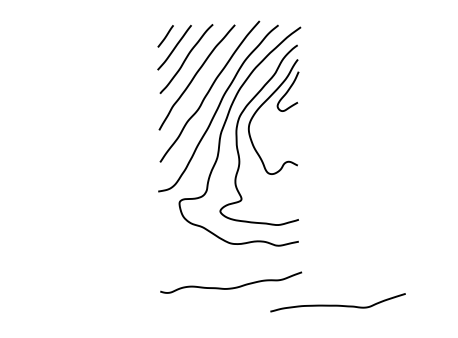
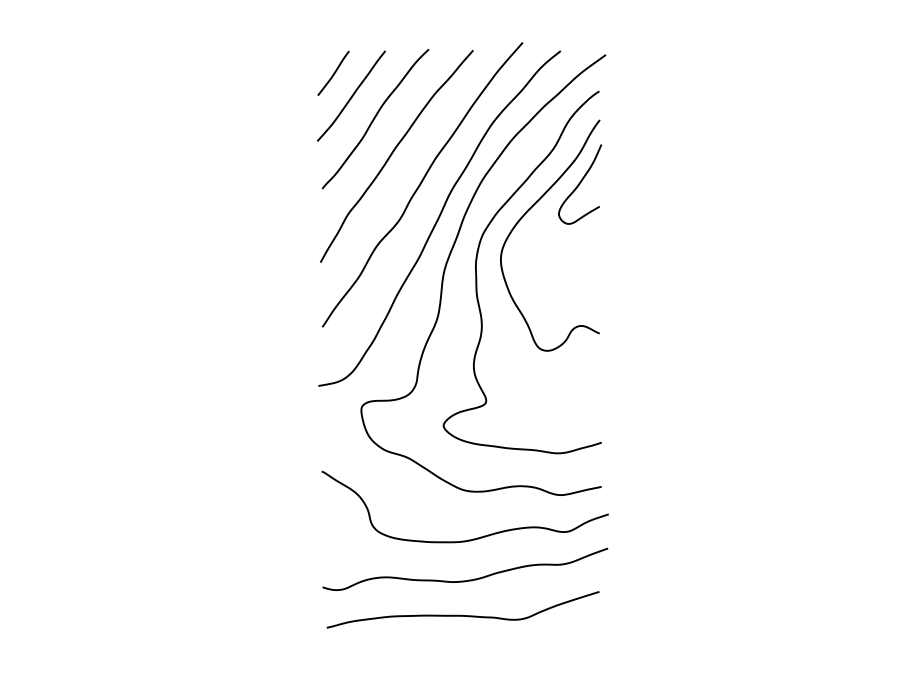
curve: (235, 266) -> (474, 536), added
curve: (337, 304) -> (462, 613), moved

